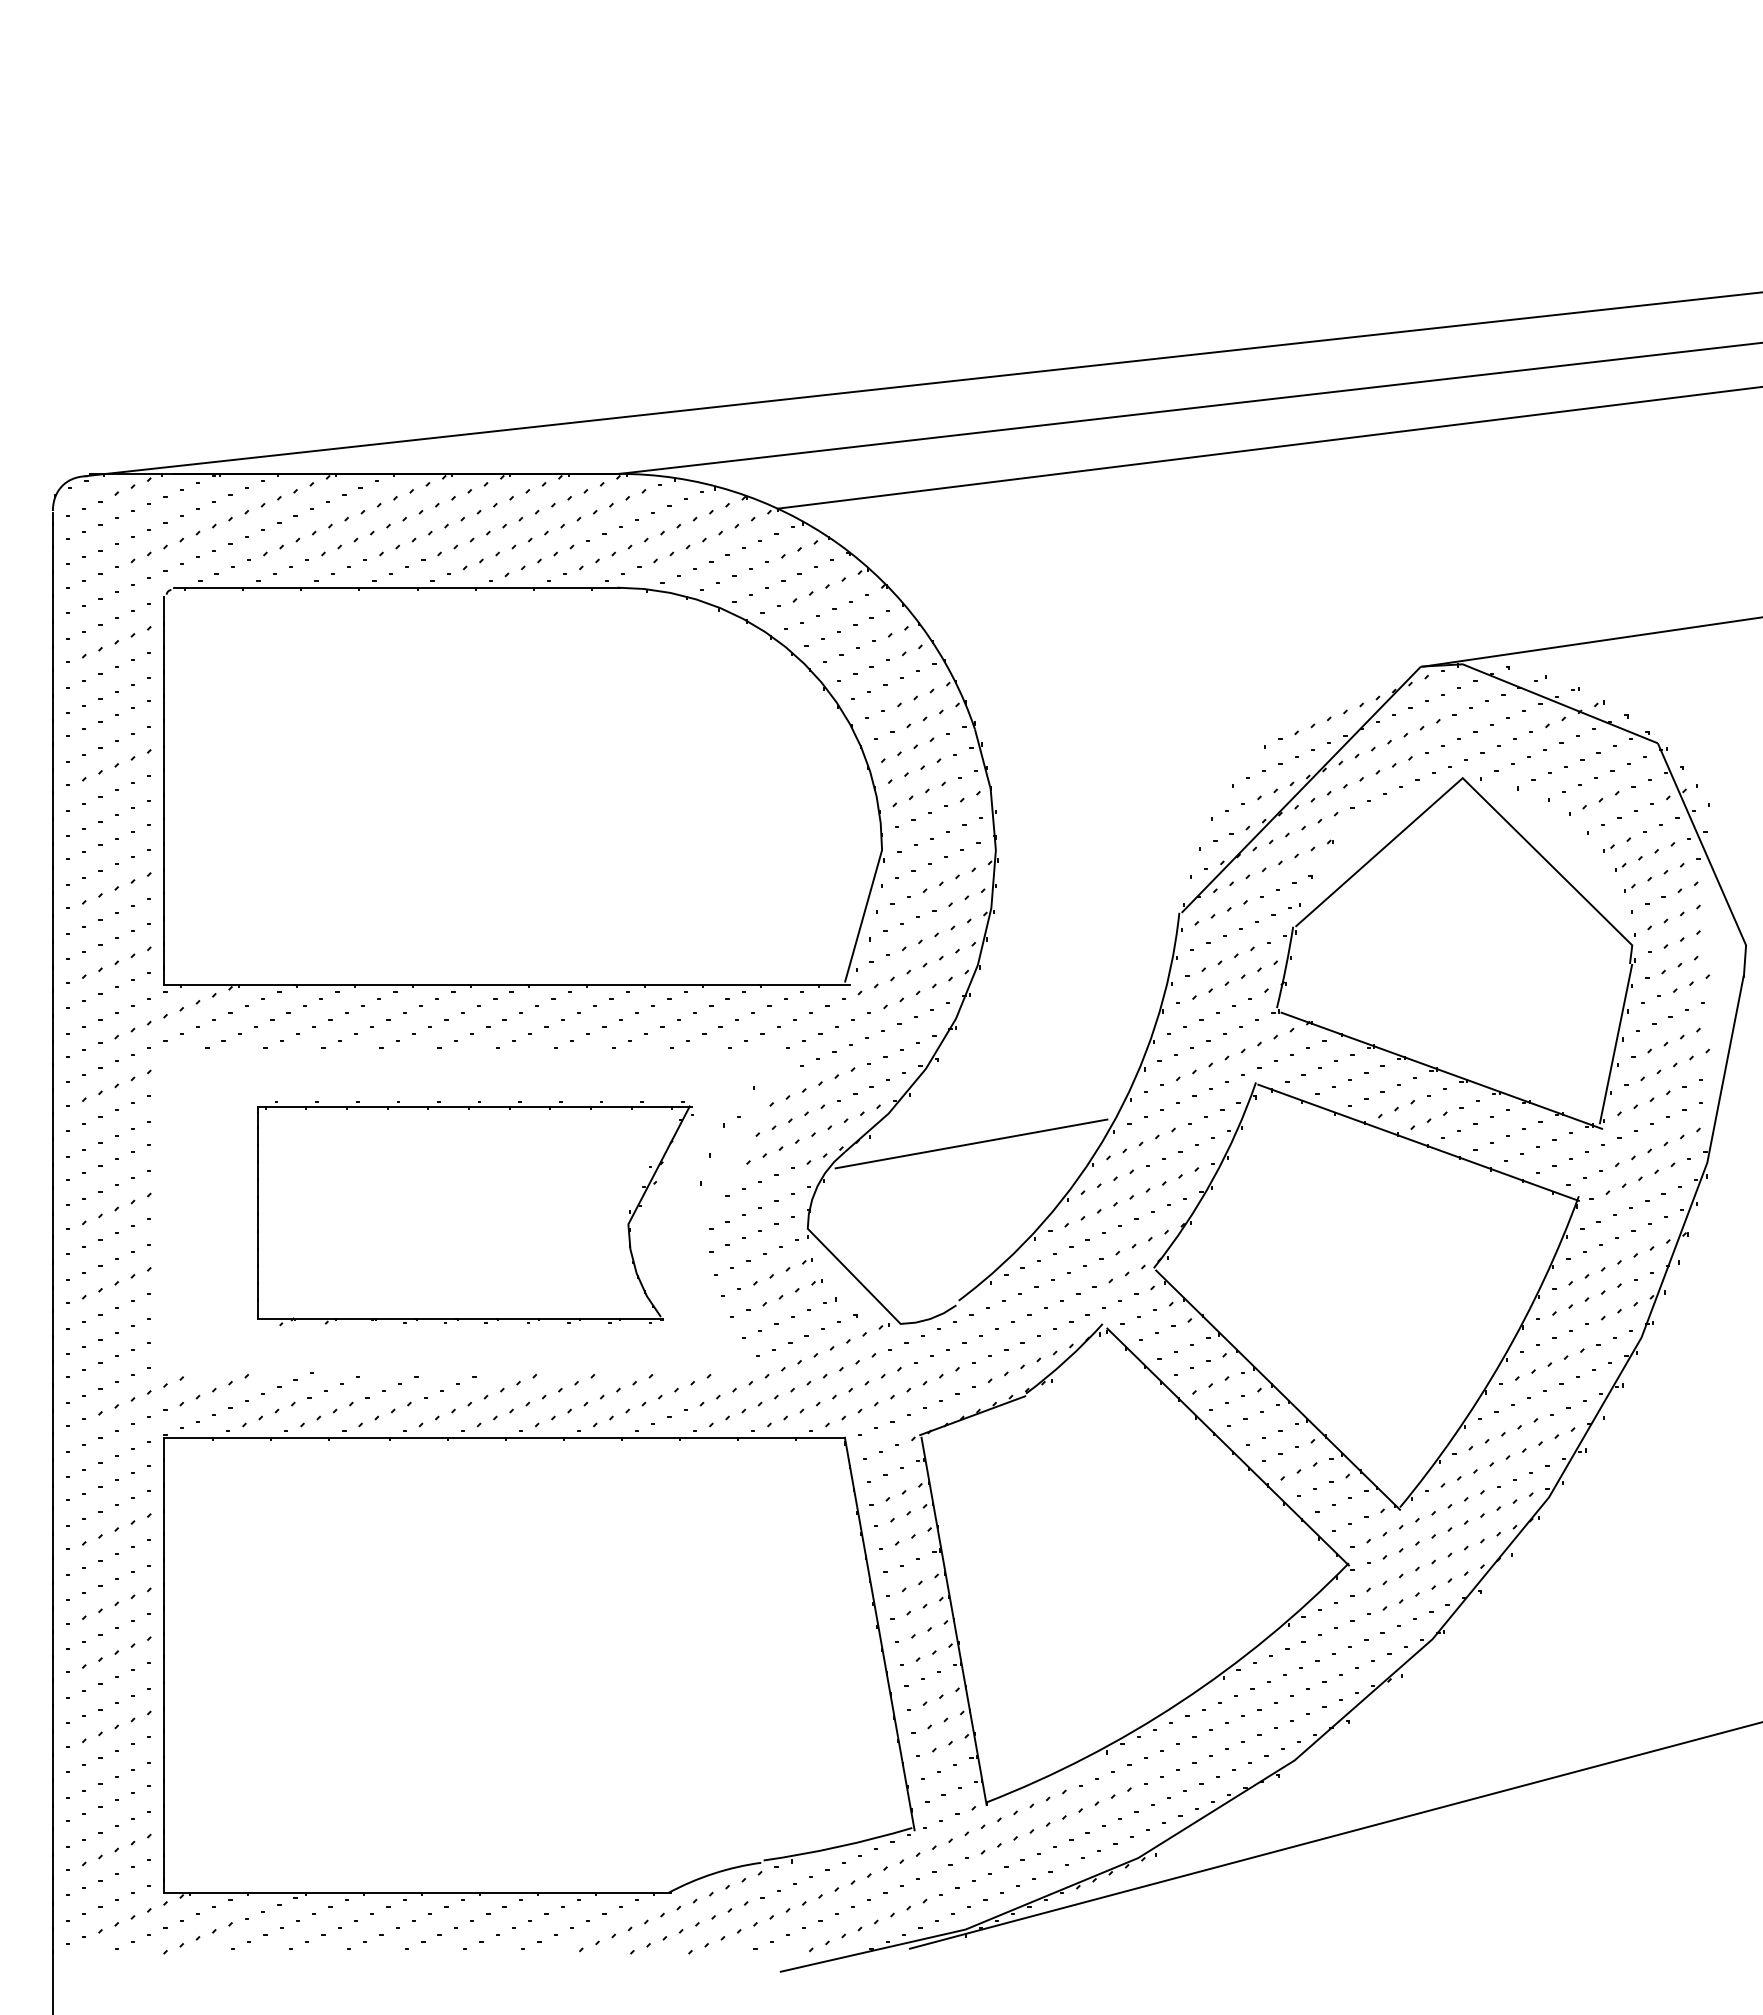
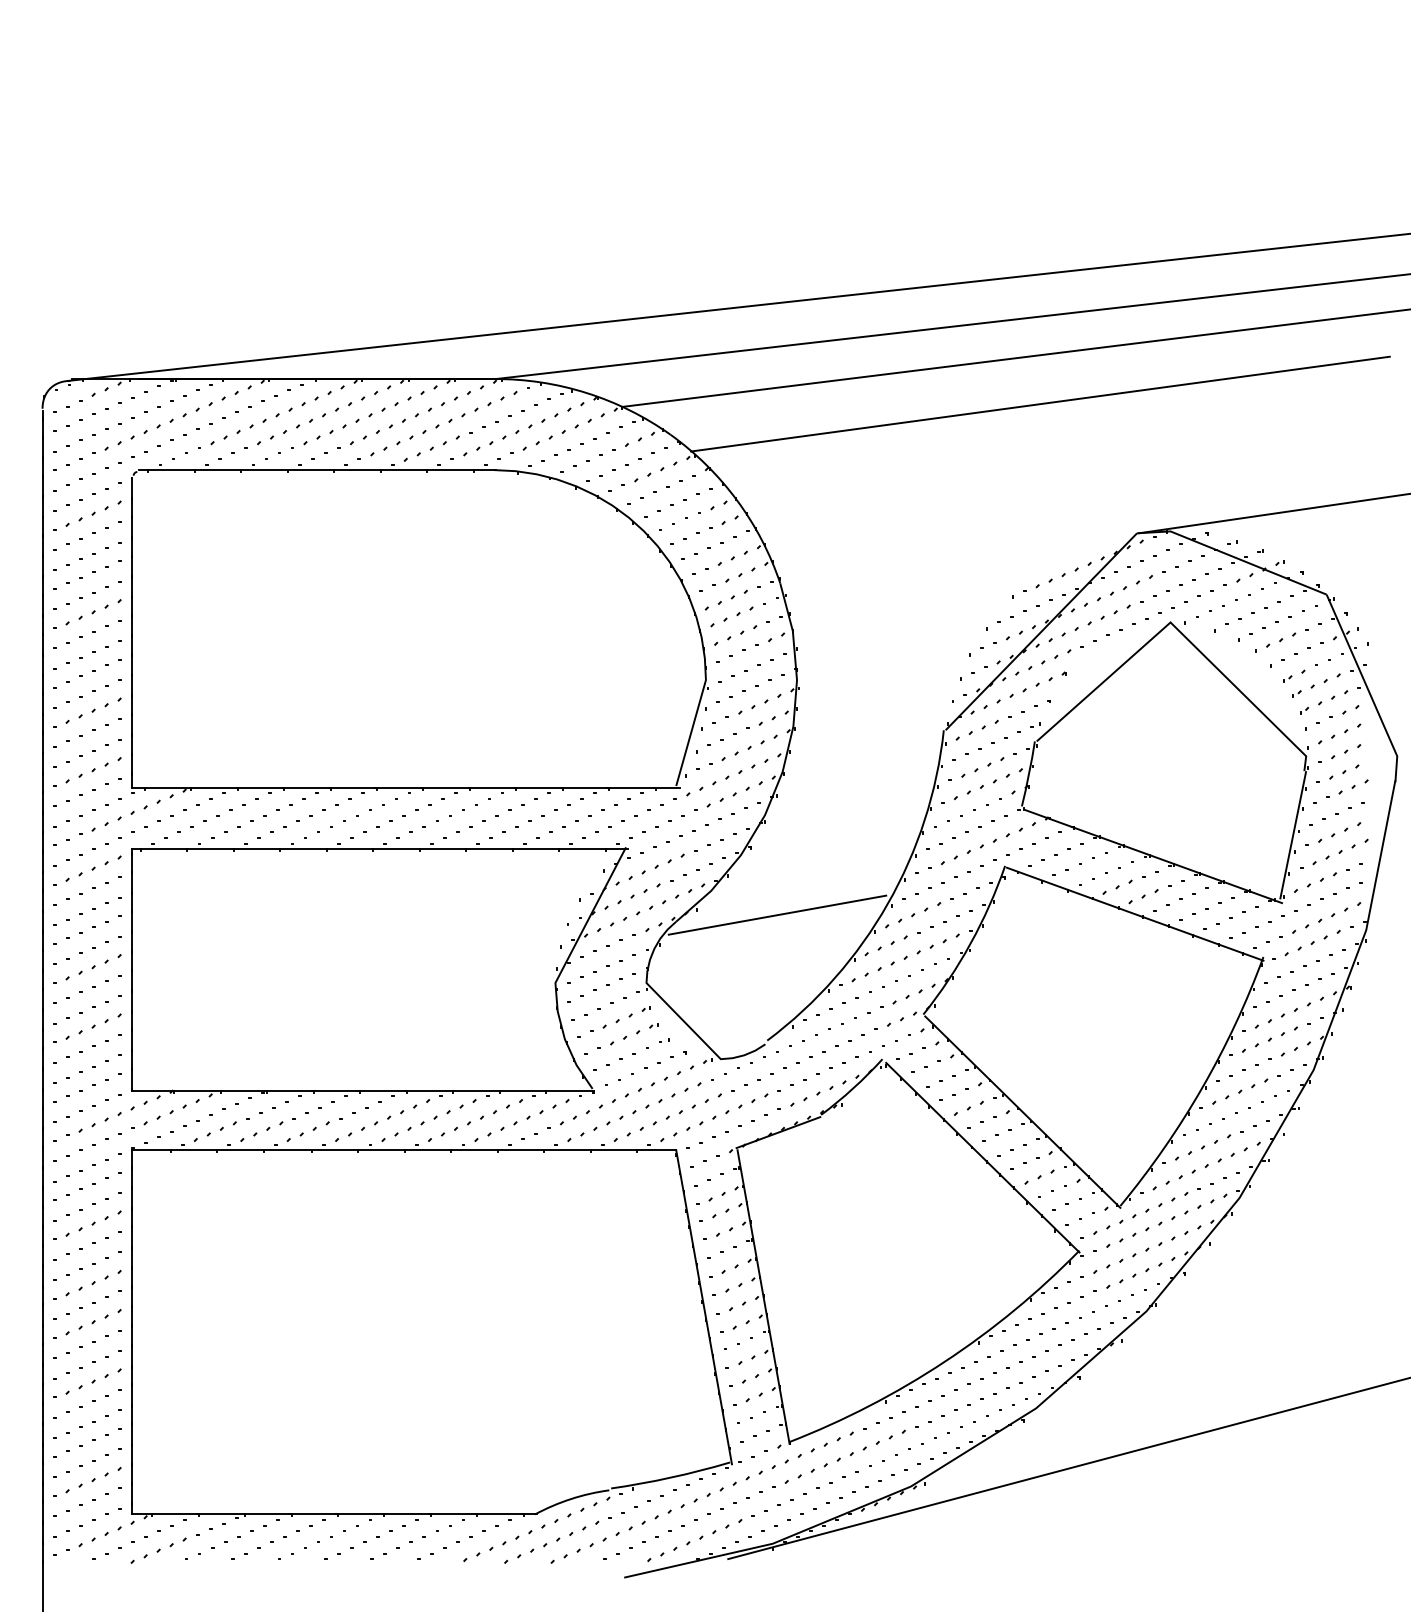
line: (1299, 505) -> (1039, 404), added
part: (475, 1213) -> (380, 970), size x1.43

